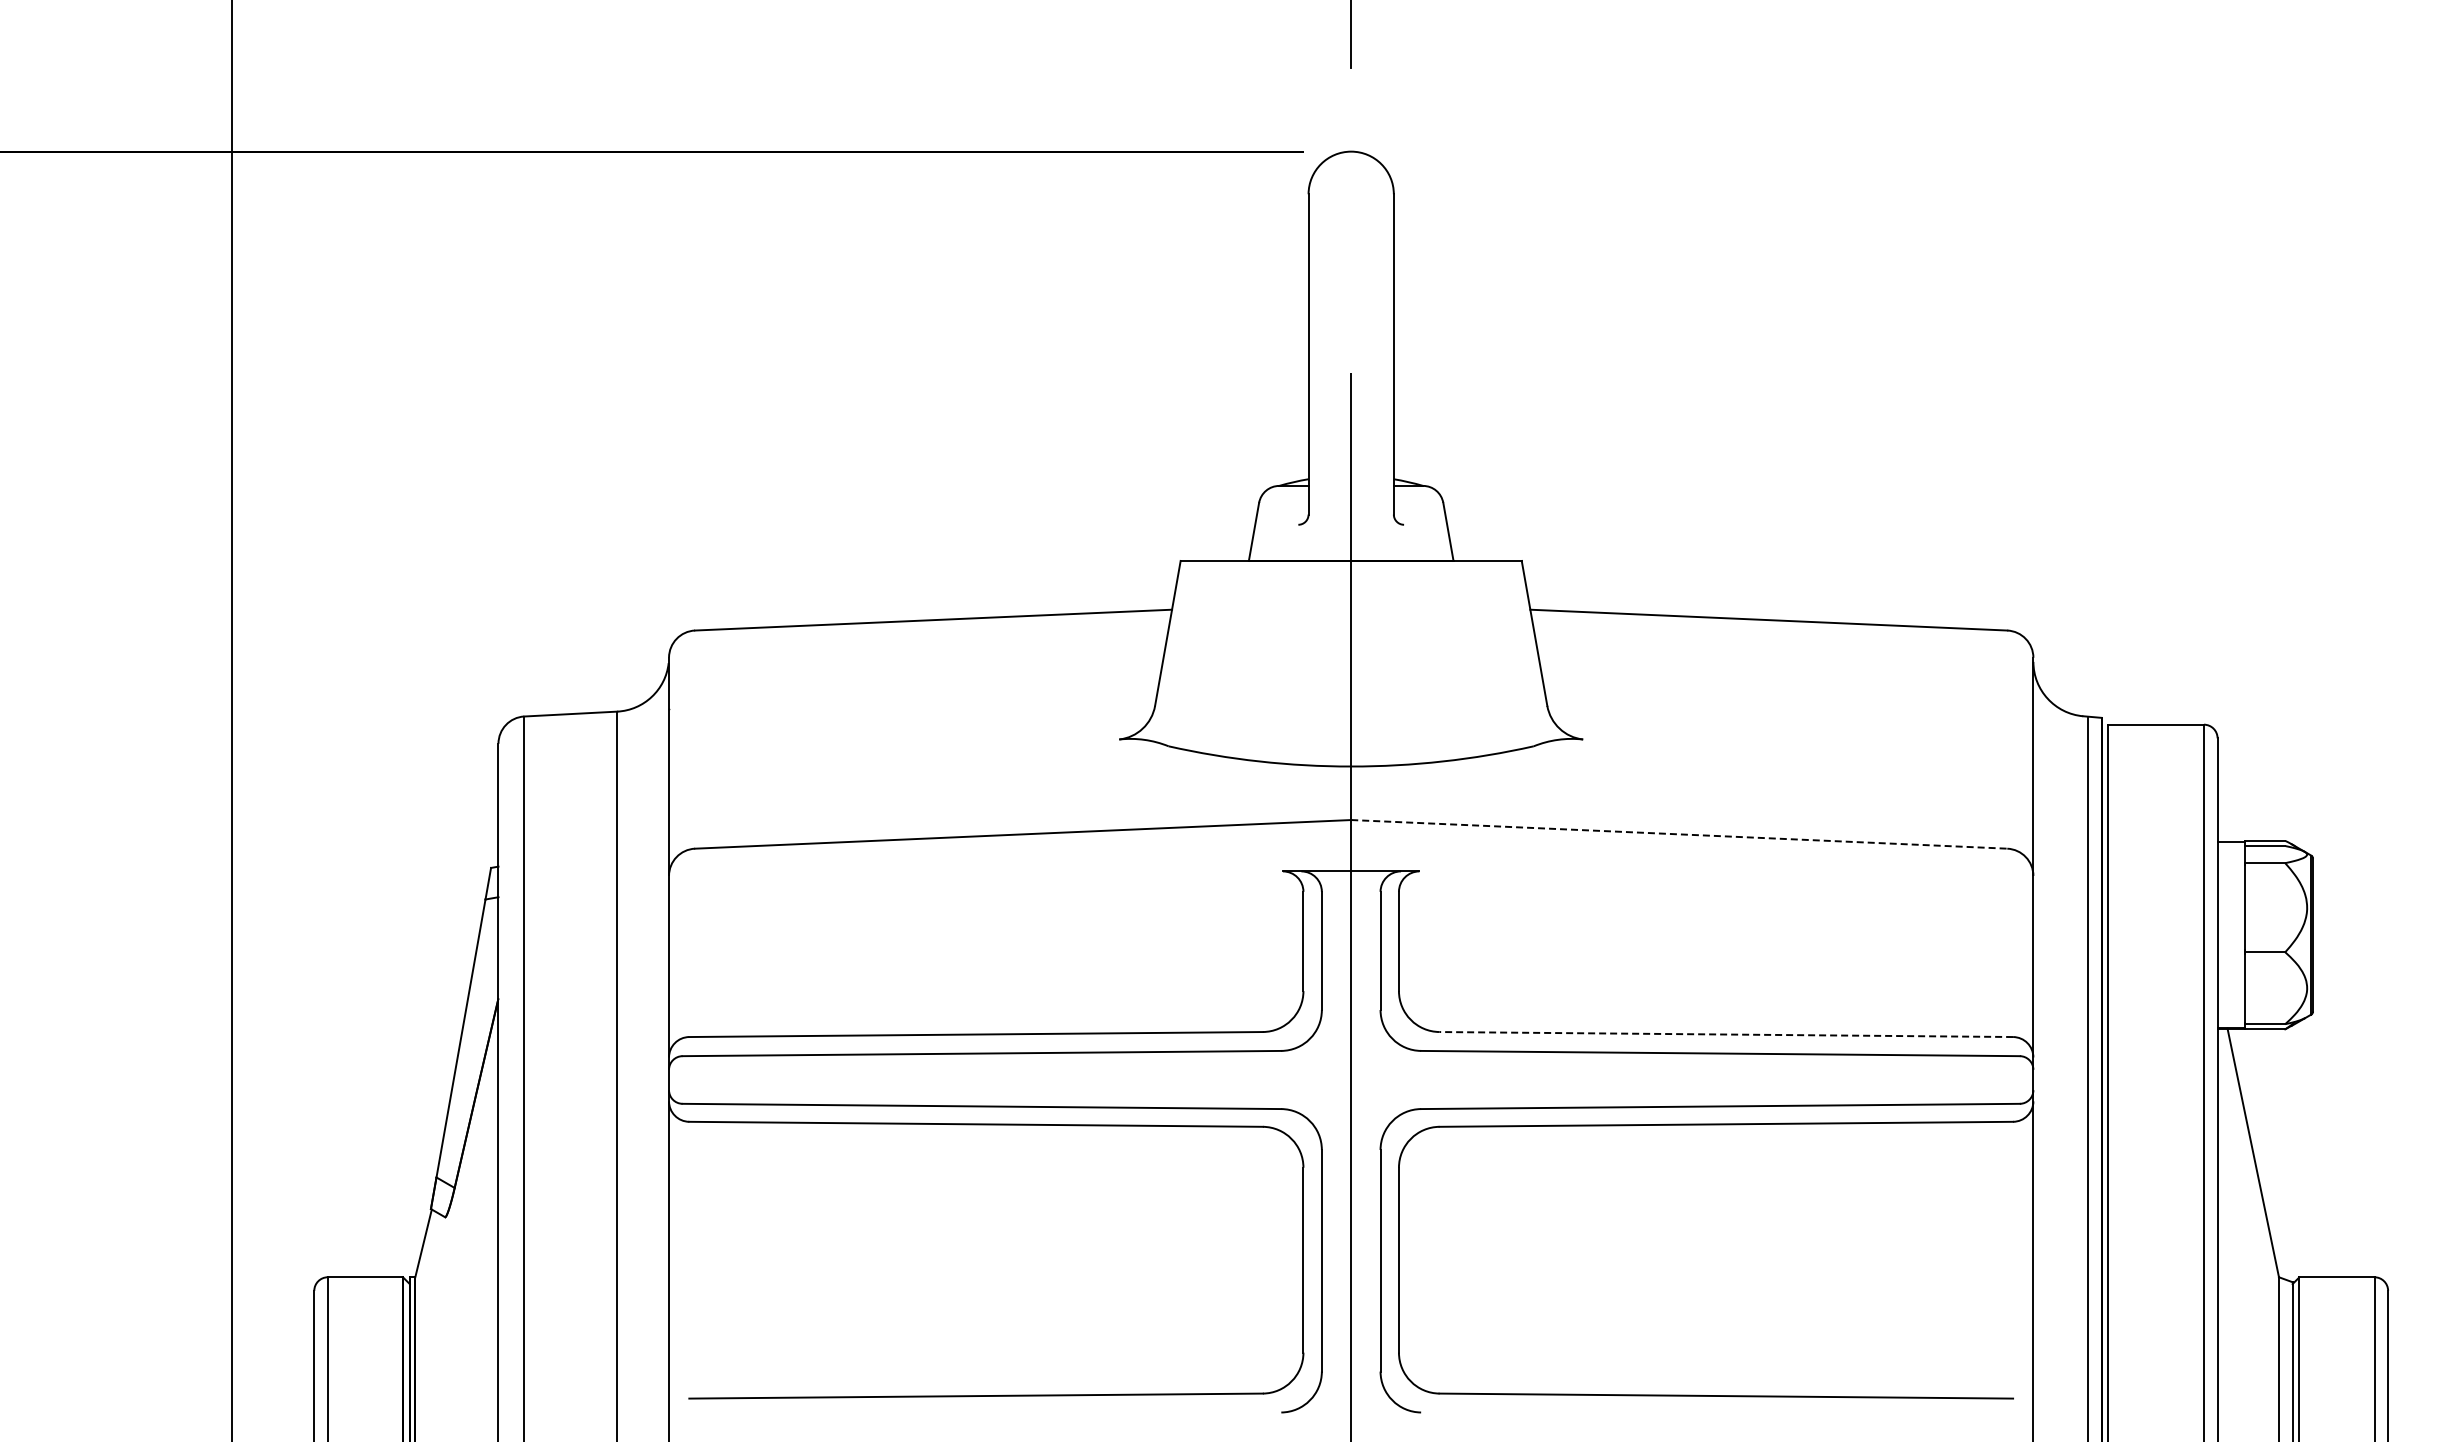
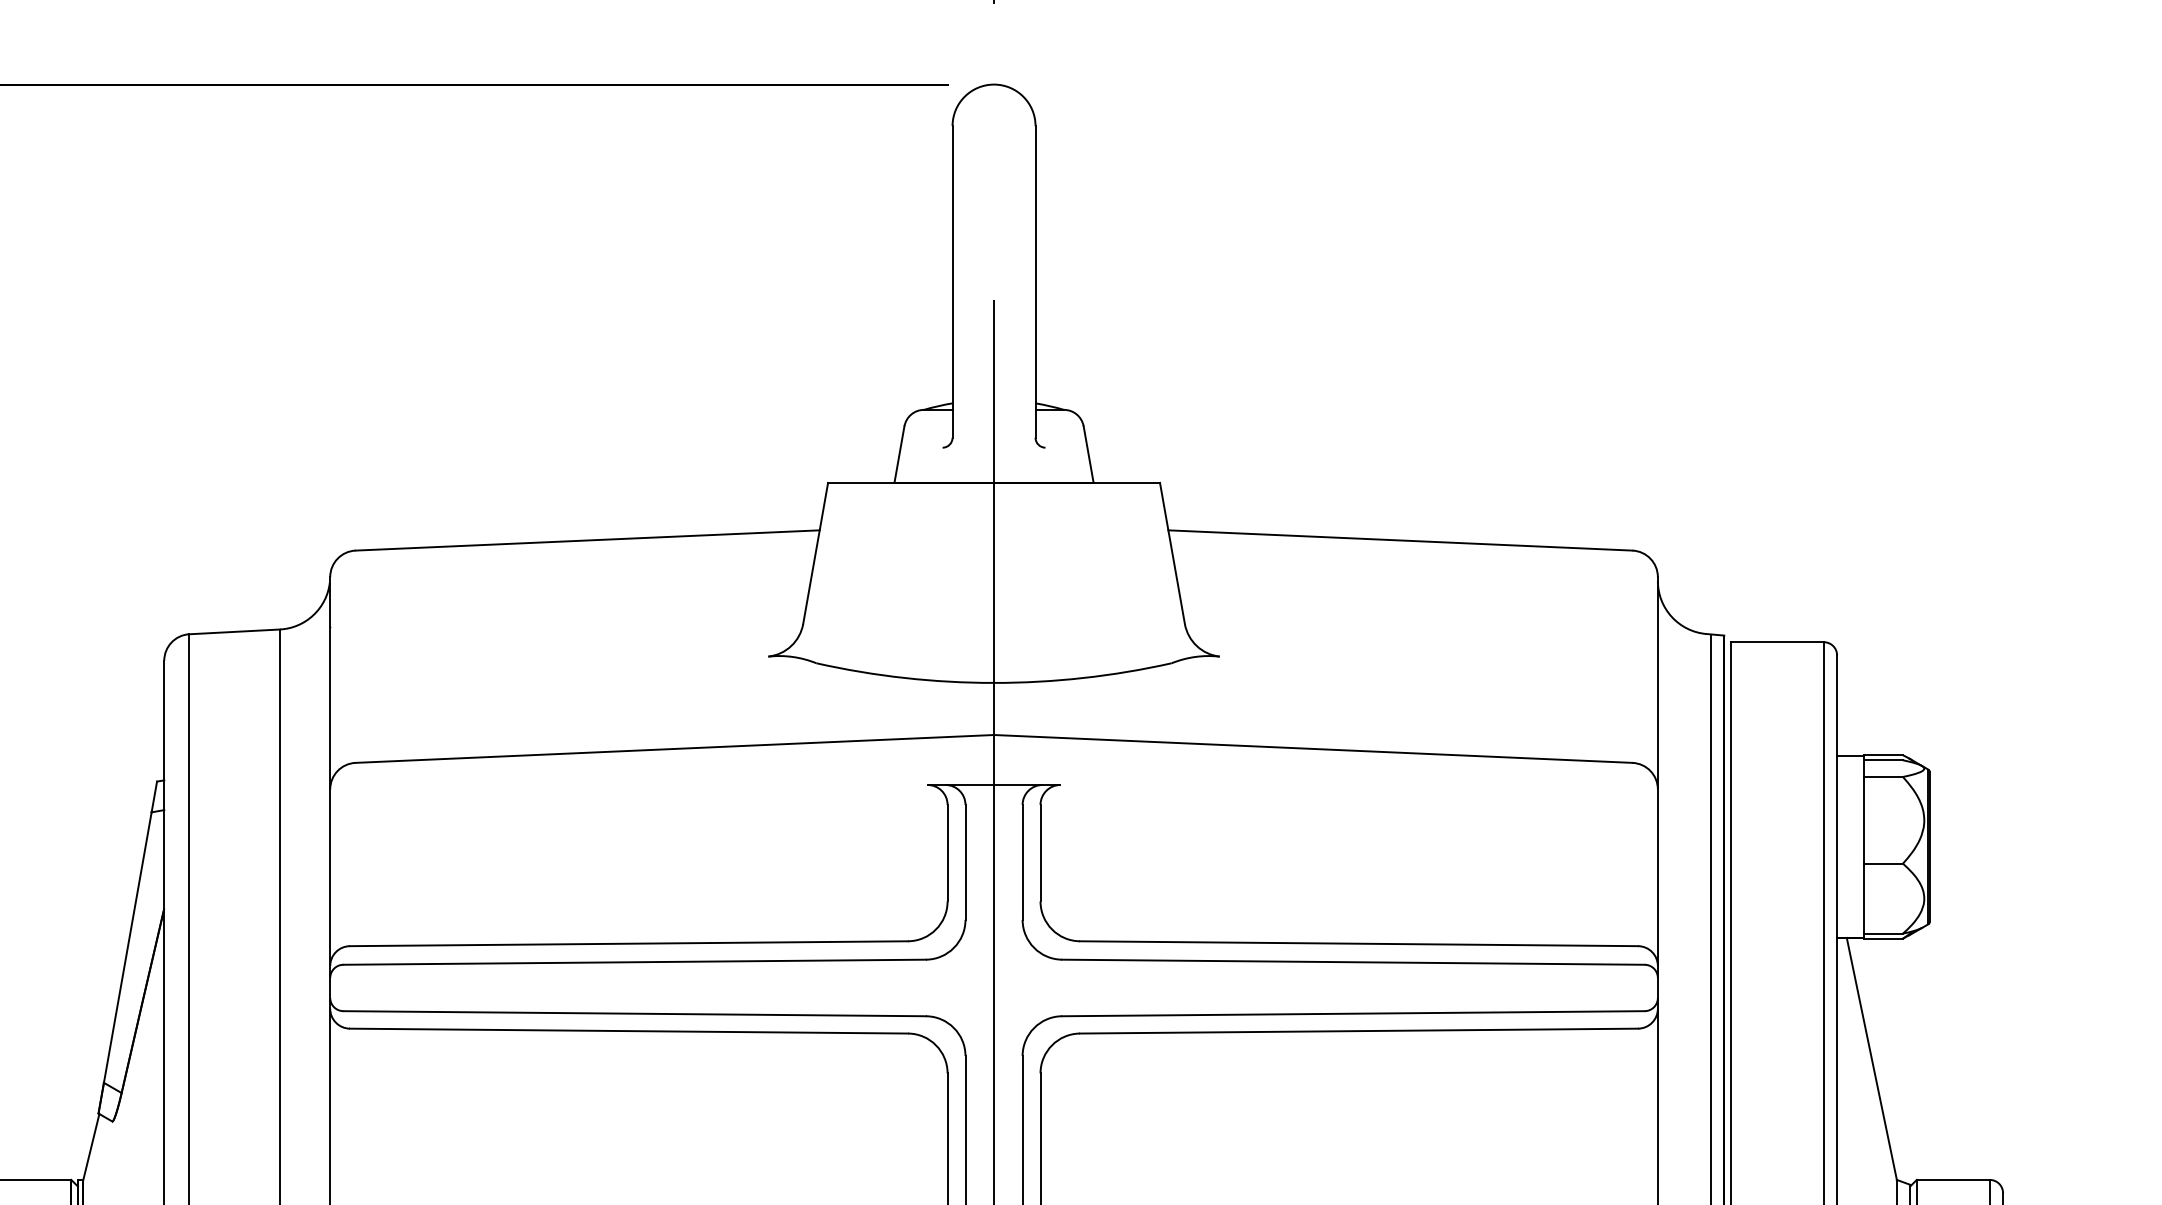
line: (1679, 834) -> (1313, 749), dashed -> solid
line: (1726, 1034) -> (1359, 943), dashed -> solid

